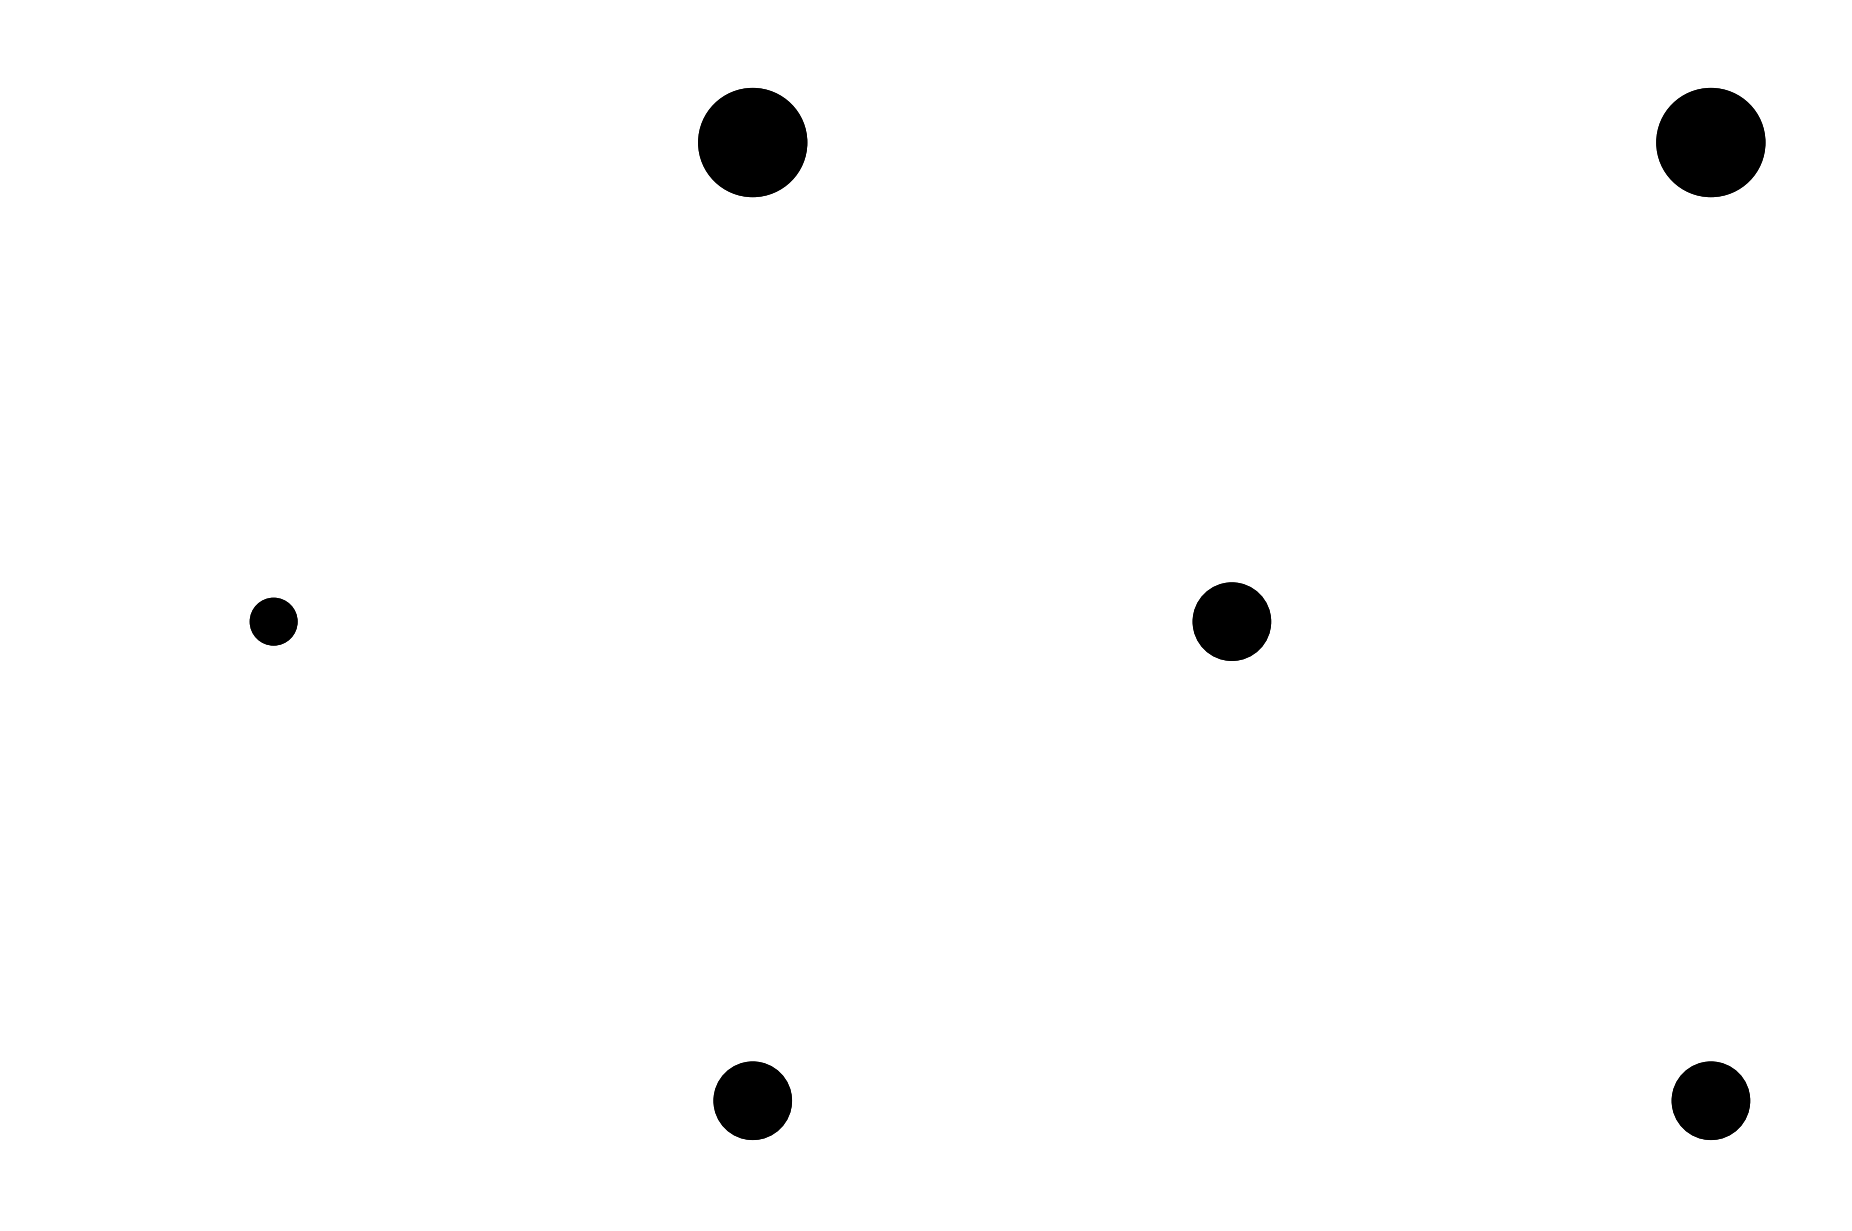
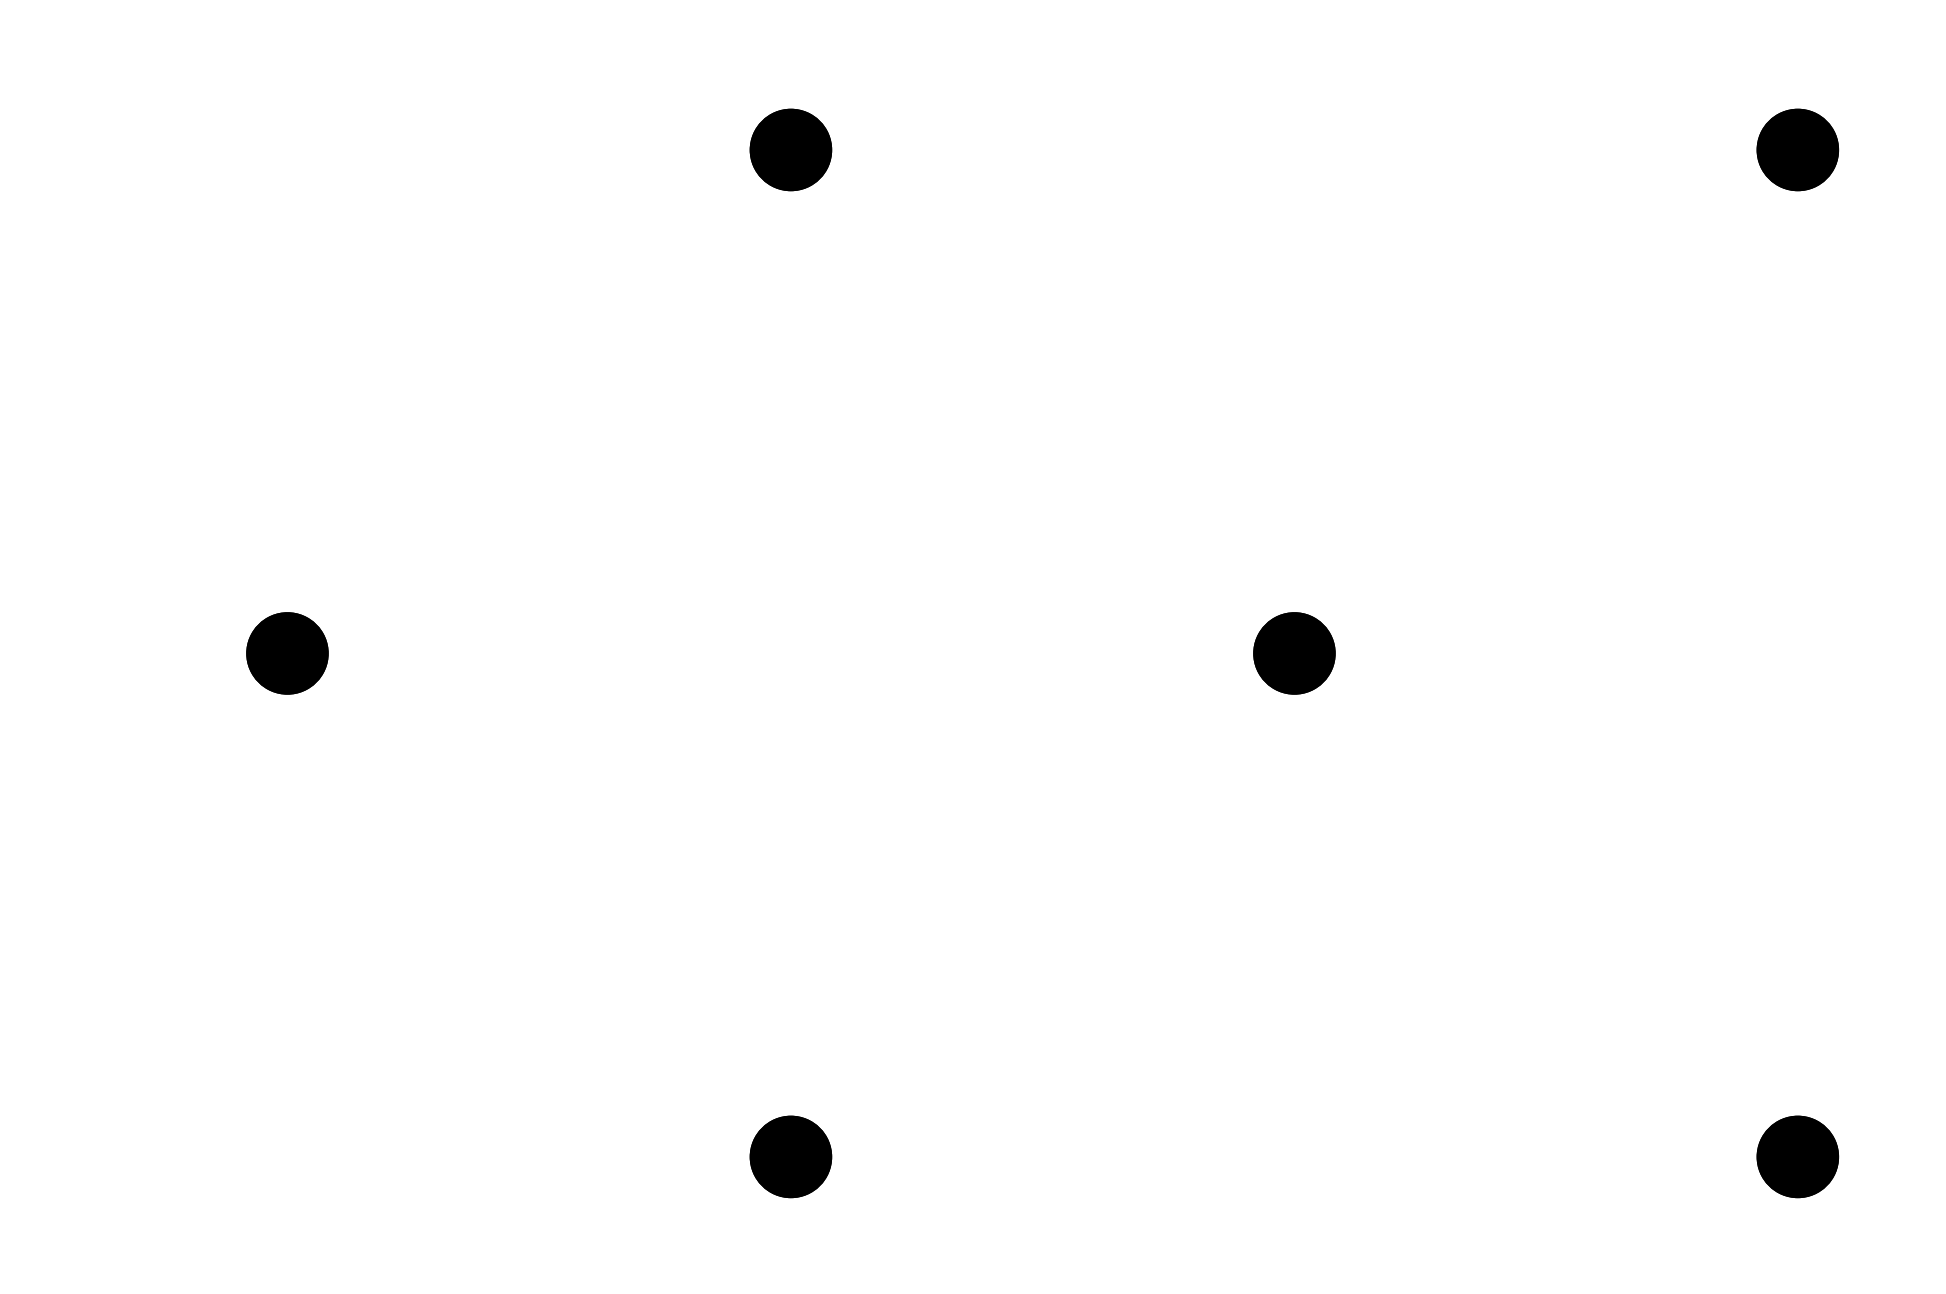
part: (752, 142) -> (790, 149), size x0.71
part: (1710, 142) -> (1797, 149), size x0.71
part: (273, 621) -> (287, 653), size x1.67

